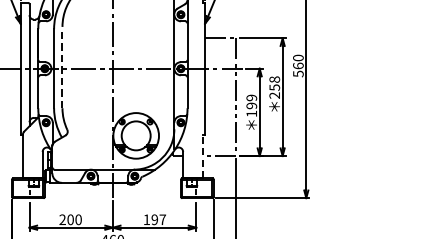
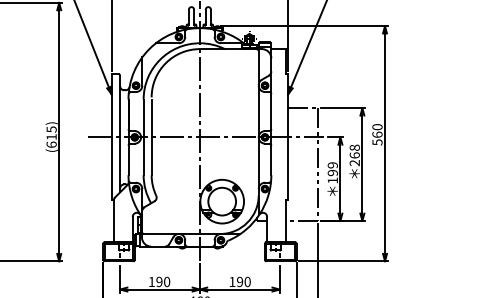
line: (62, 68) -> (151, 137), dashed -> solid
text: (274, 87) -> (354, 155), 258 -> 268
line: (203, 155) -> (286, 220), dashed -> solid
text: (66, 219) -> (155, 281), 200 -> 190
text: (162, 219) -> (247, 281), 197 -> 190

